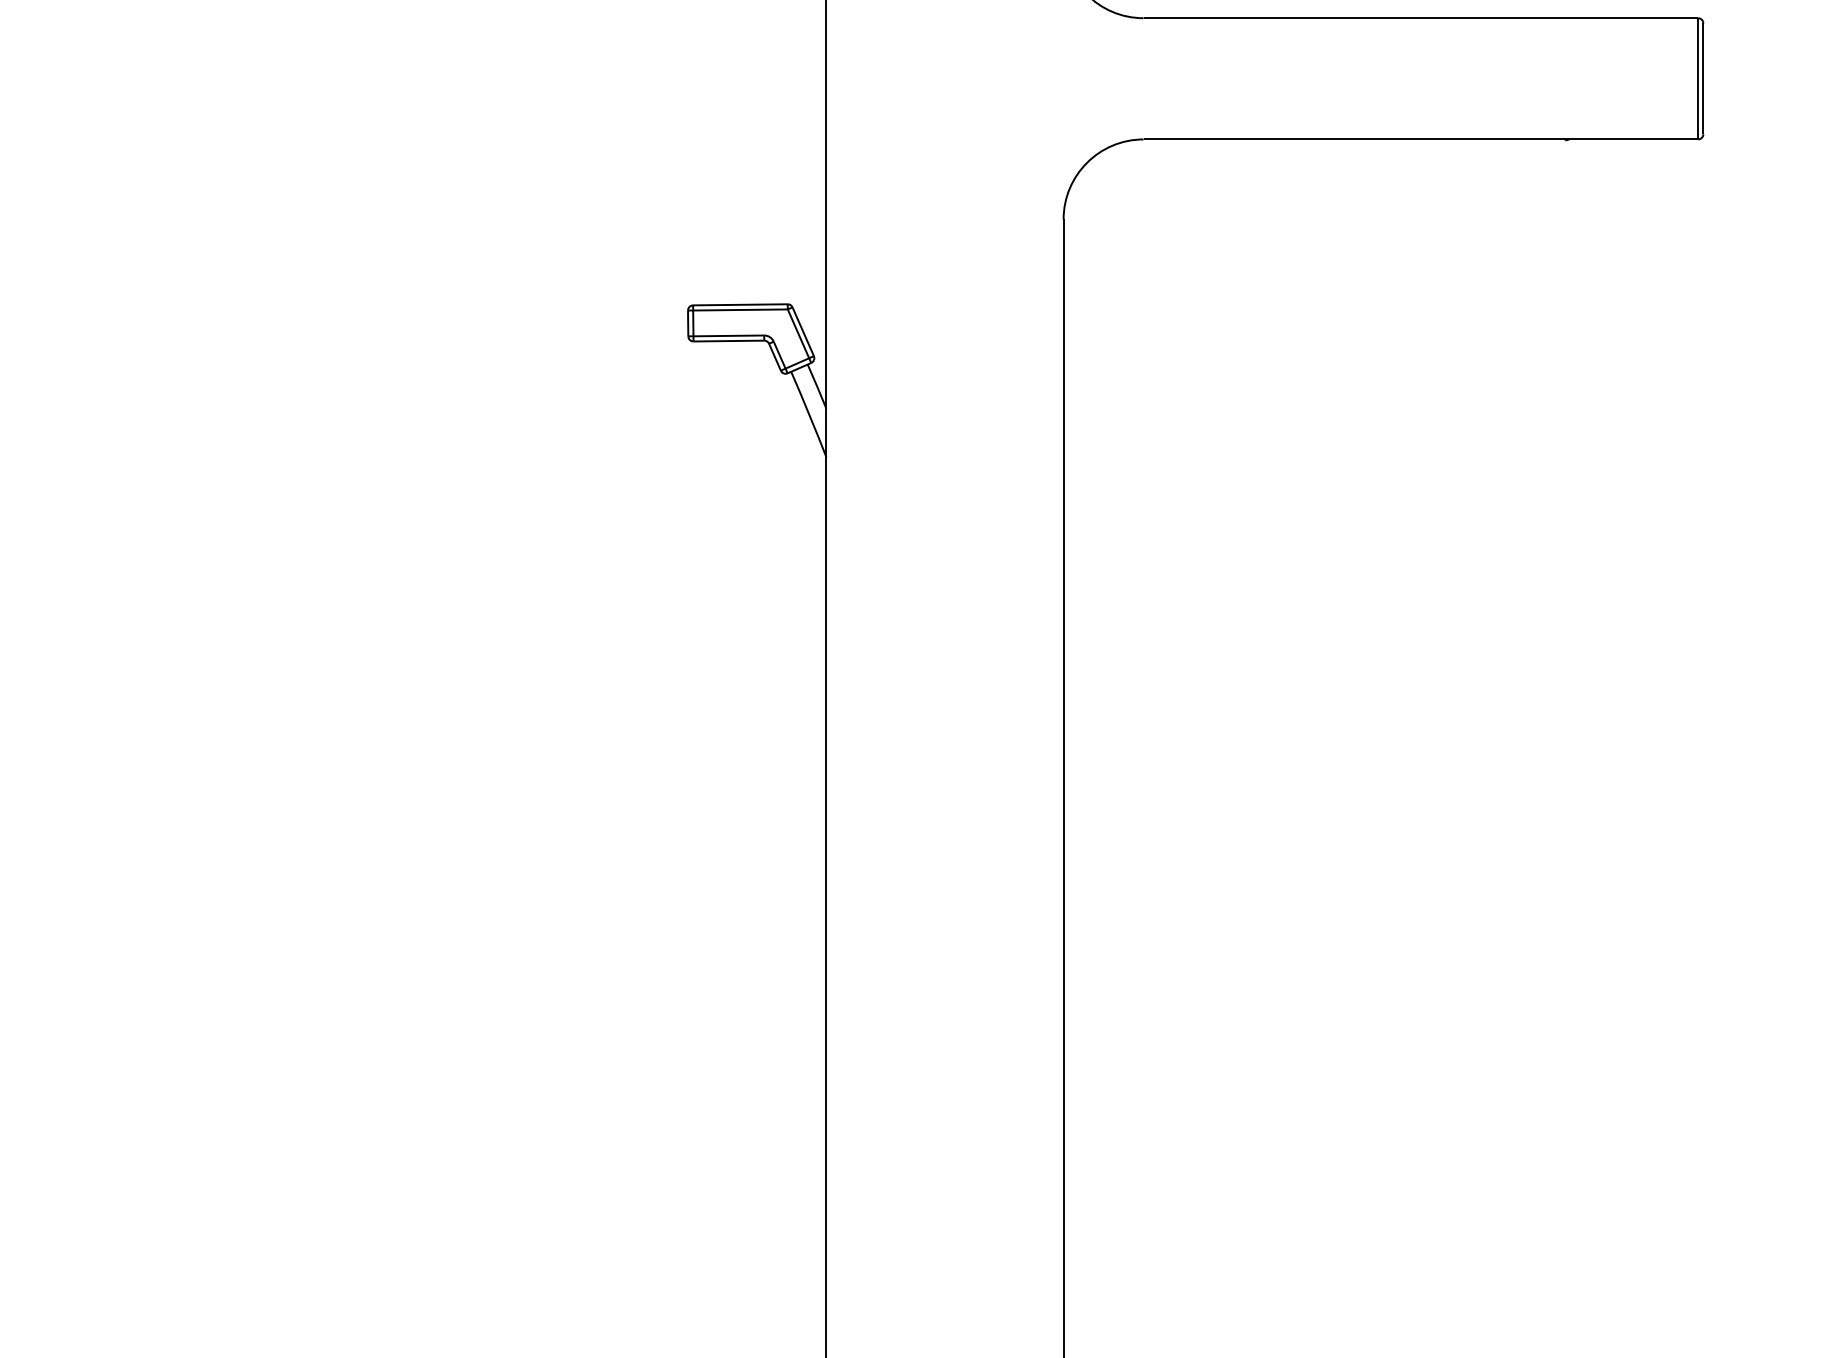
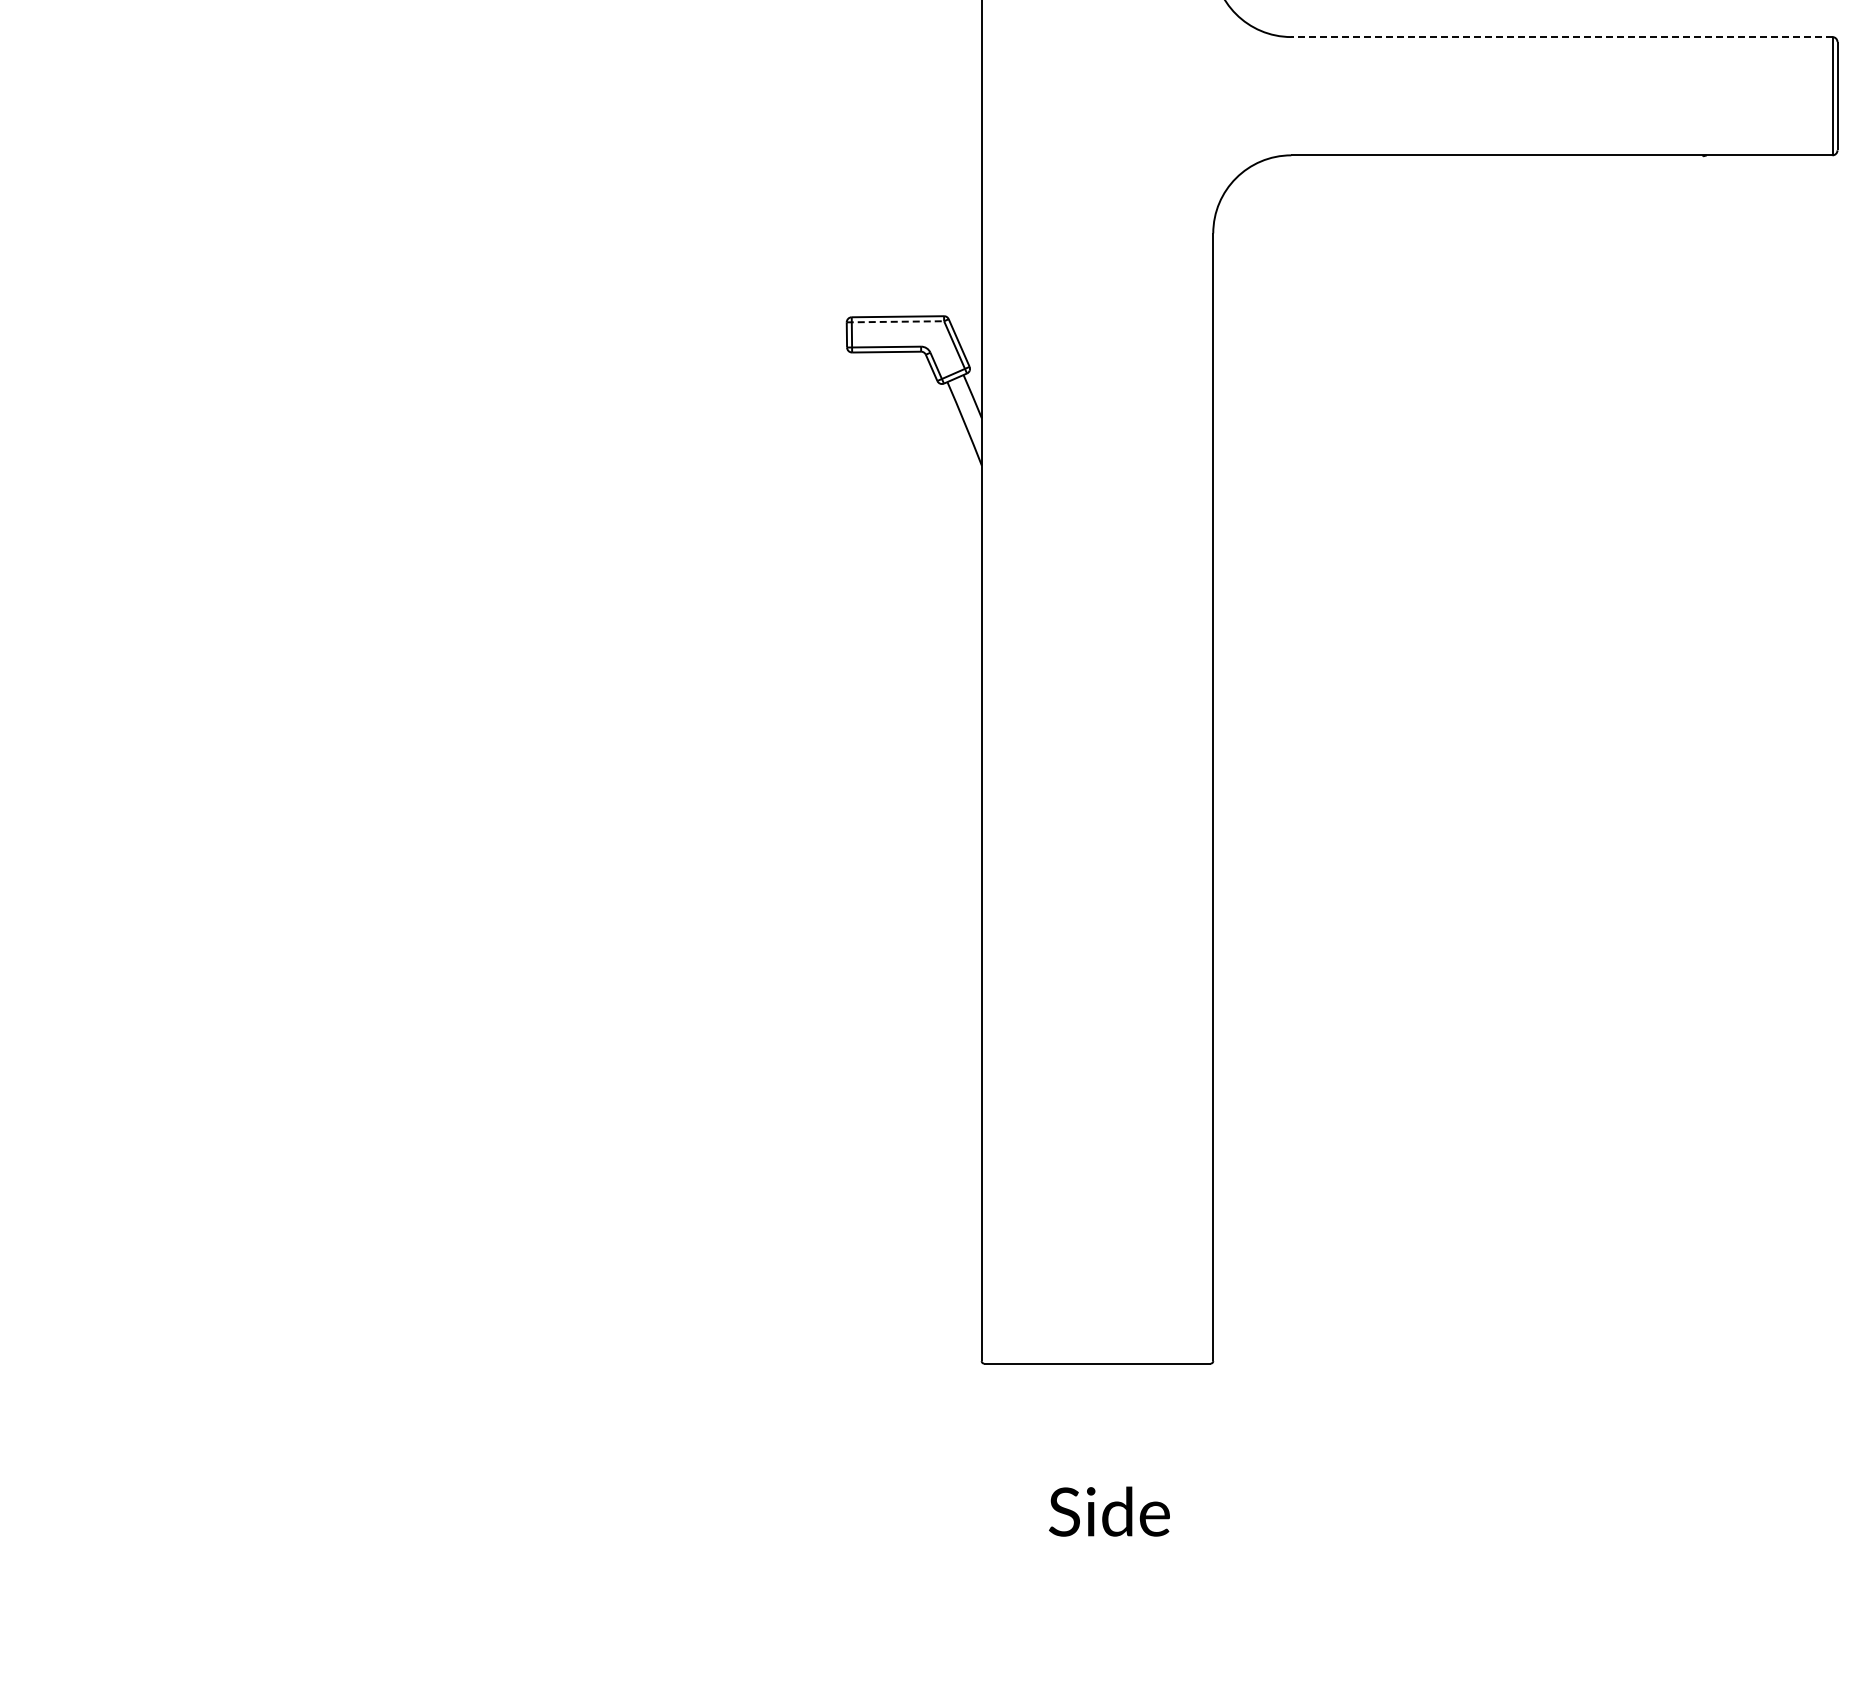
line: (1420, 18) -> (1561, 37), solid -> dashed
line: (737, 309) -> (895, 321), solid -> dashed

